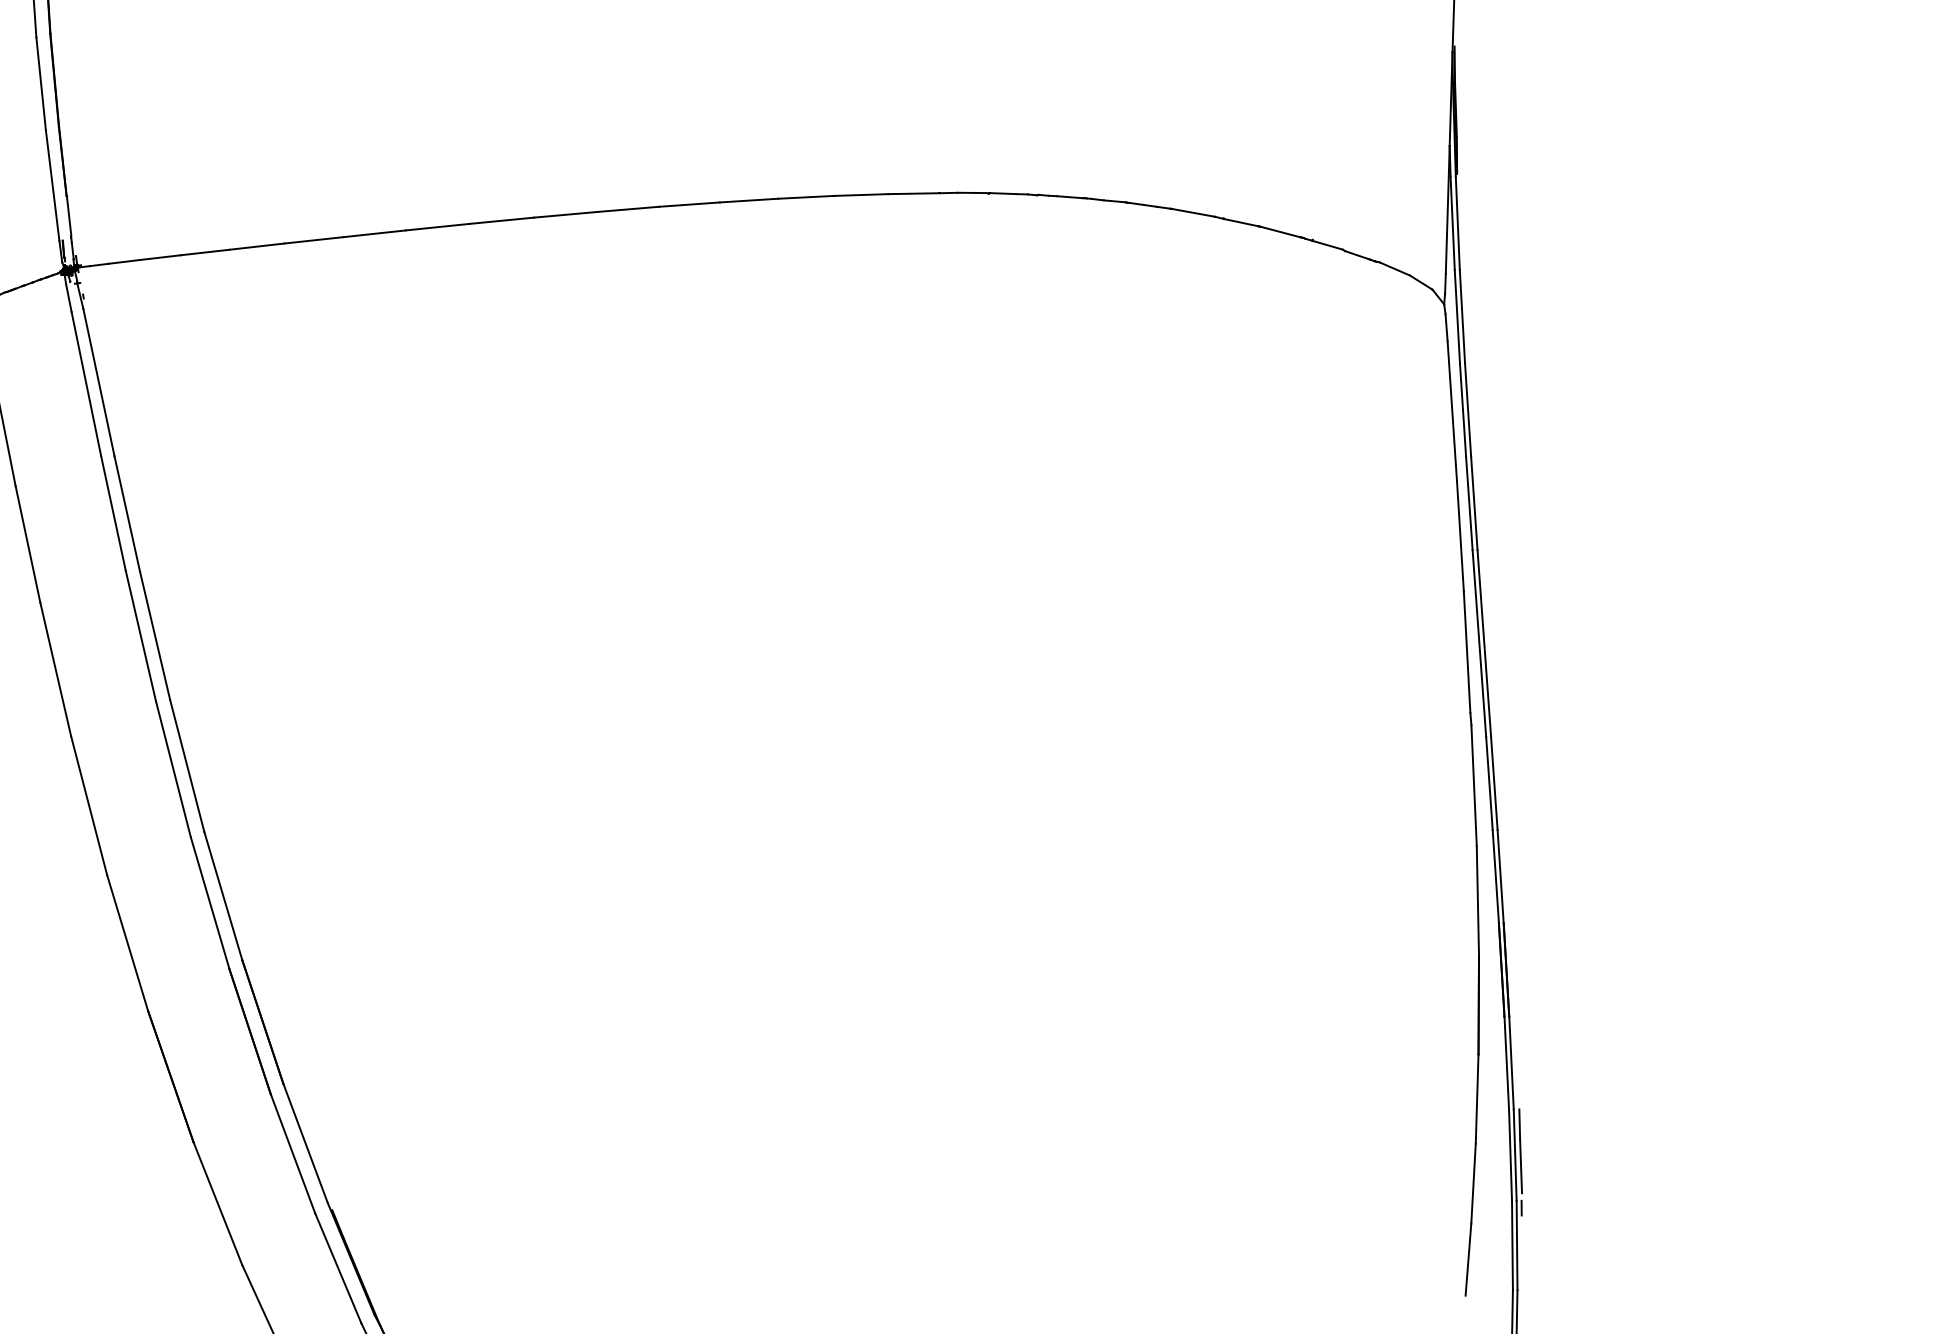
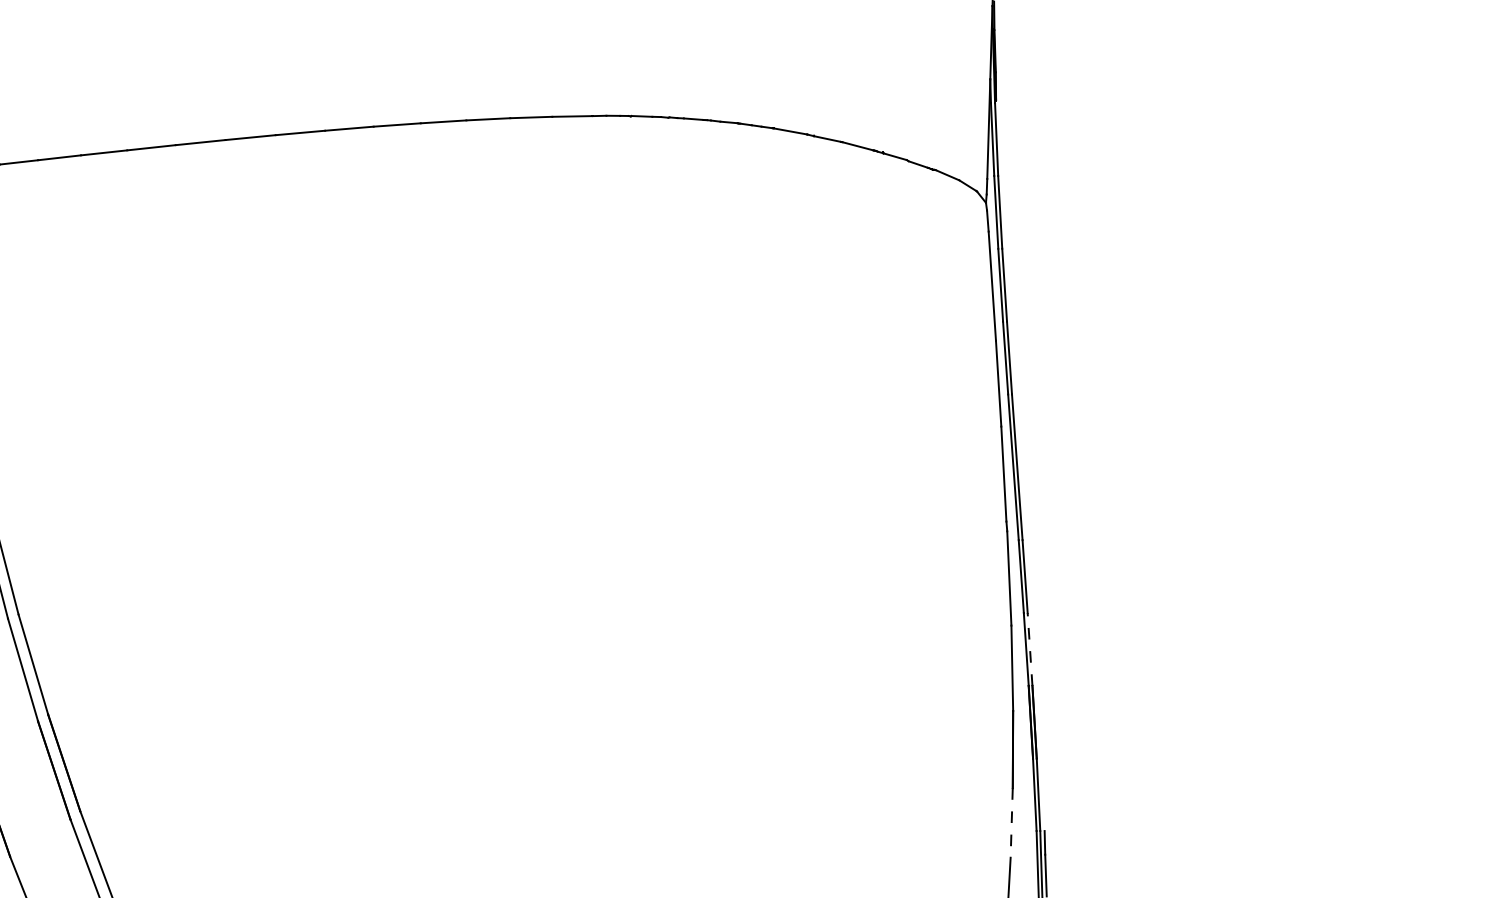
line: (1500, 876) -> (1029, 649), solid -> dashed
line: (1477, 1099) -> (1011, 823), solid -> dashed

